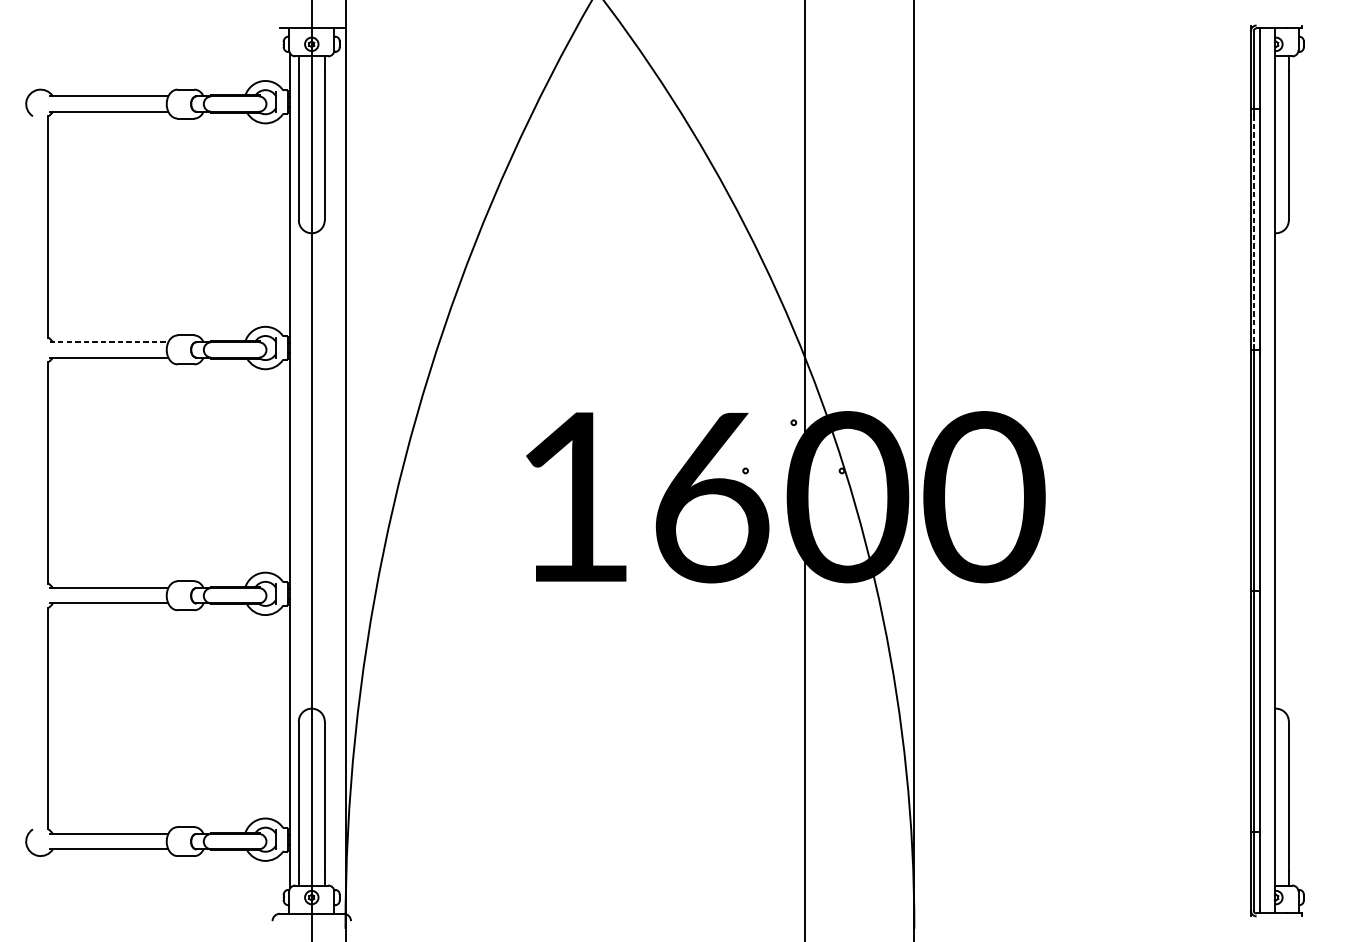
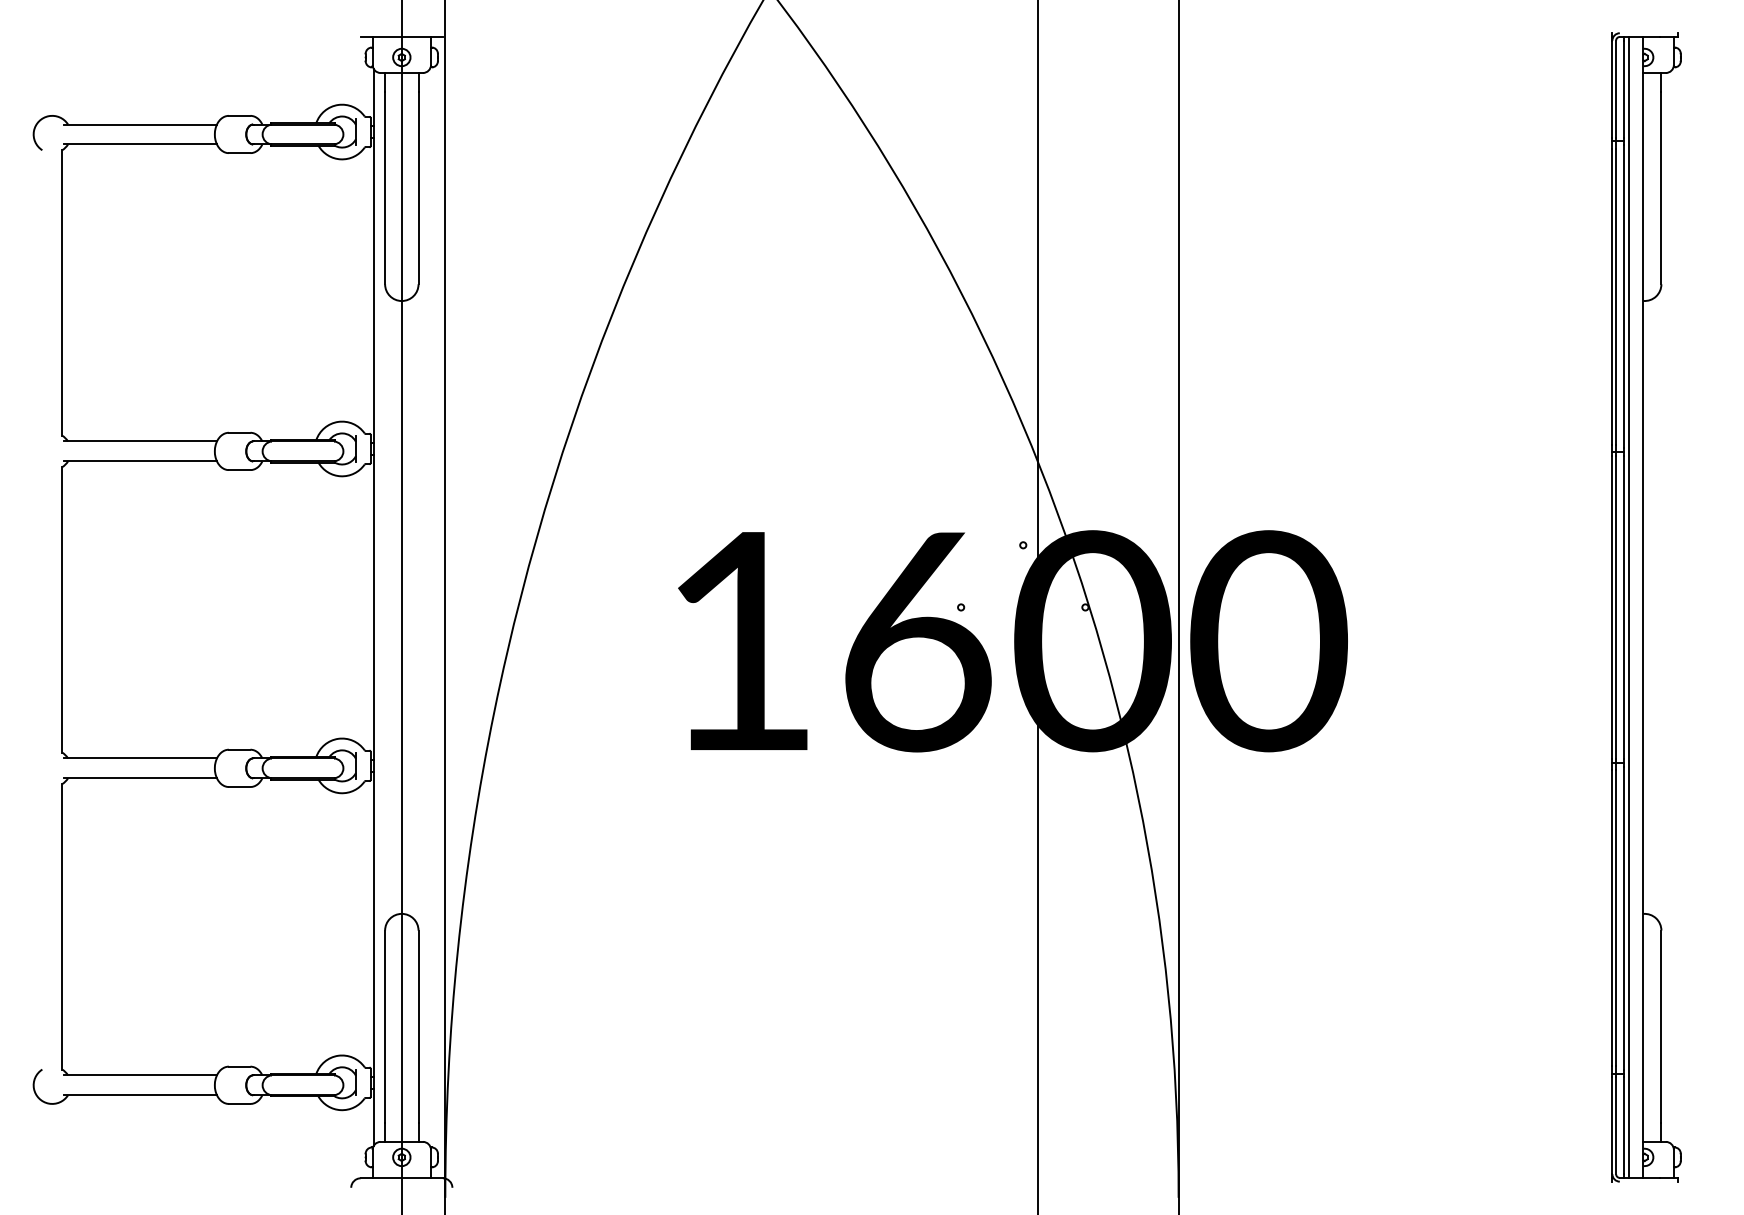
line: (1254, 229) -> (1616, 296), dashed -> solid
line: (109, 342) -> (140, 441), dashed -> solid
line: (1263, 470) -> (1628, 606), added

